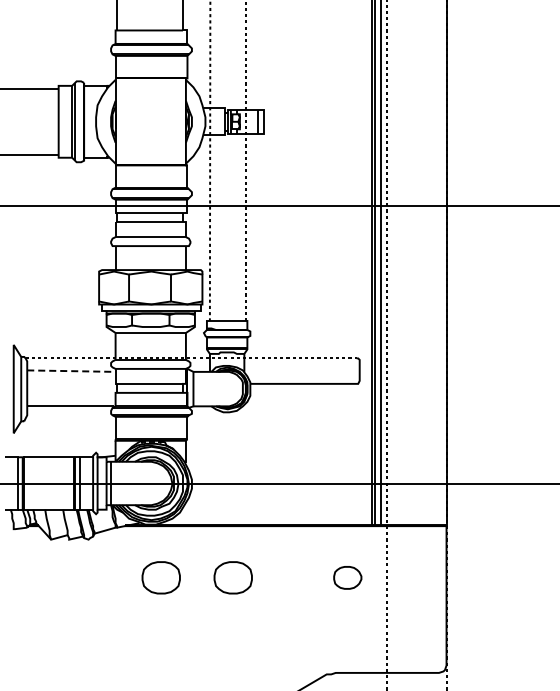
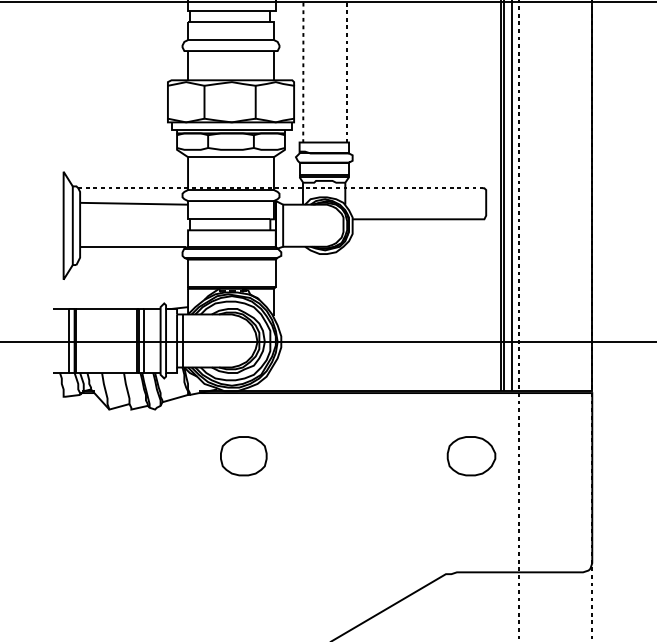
line: (71, 371) -> (134, 204), dashed -> solid
part: (232, 577) -> (330, 455), removed
part: (347, 577) -> (471, 455), size x1.43

